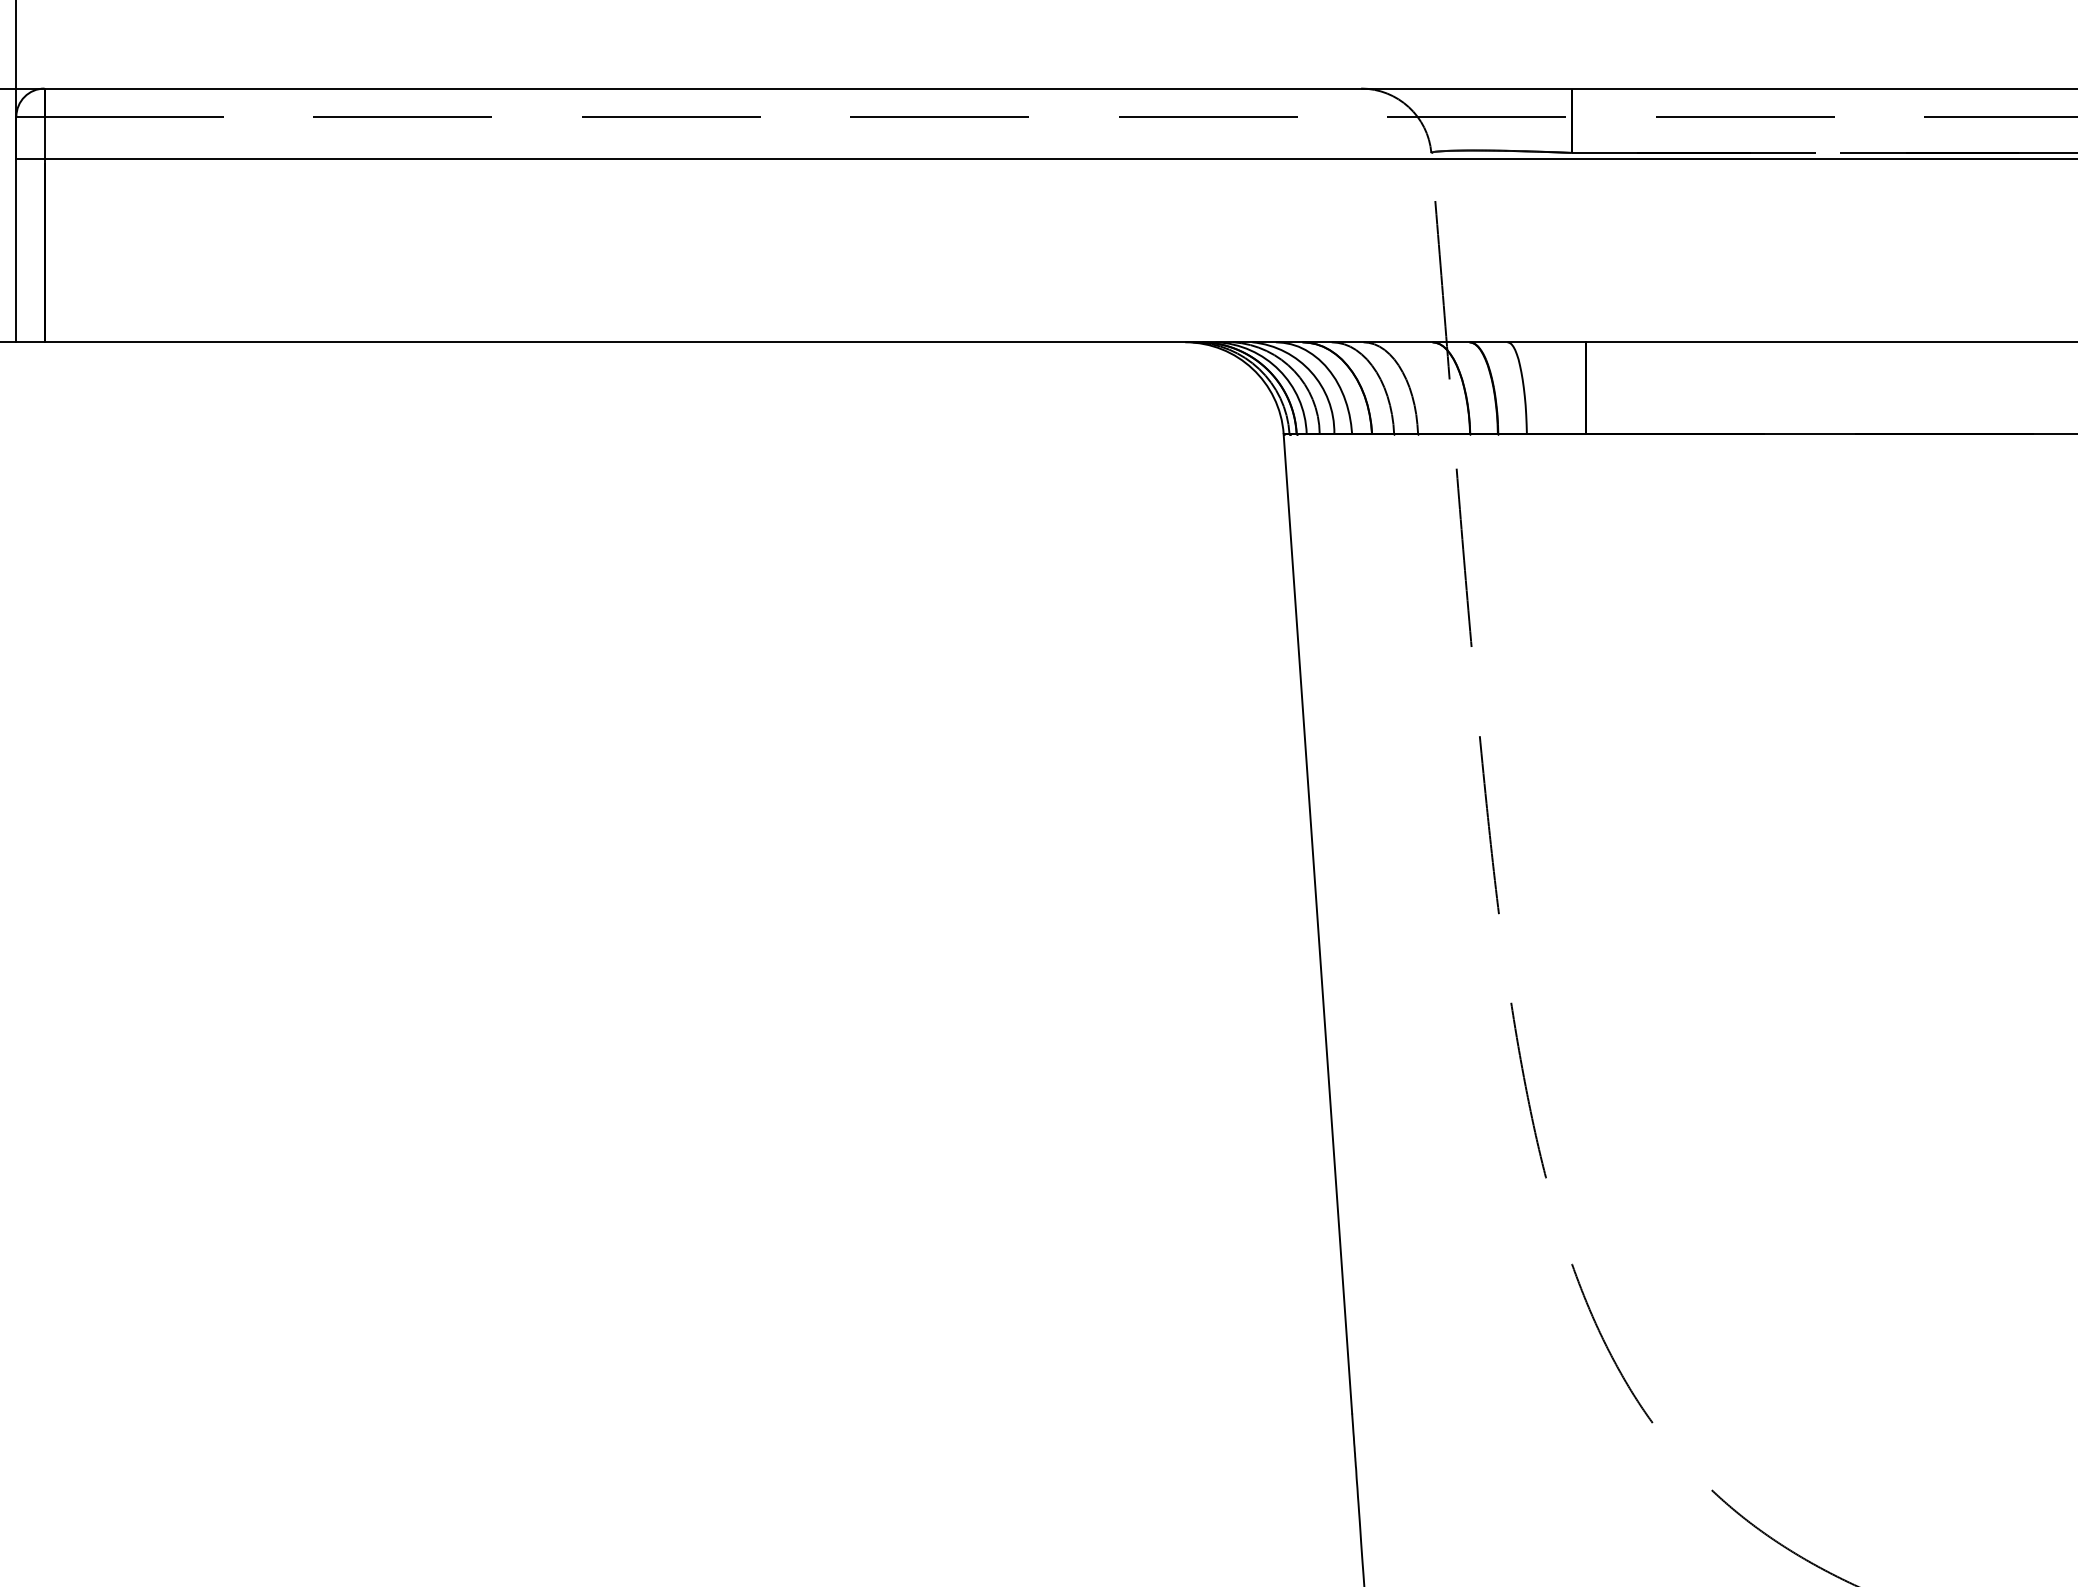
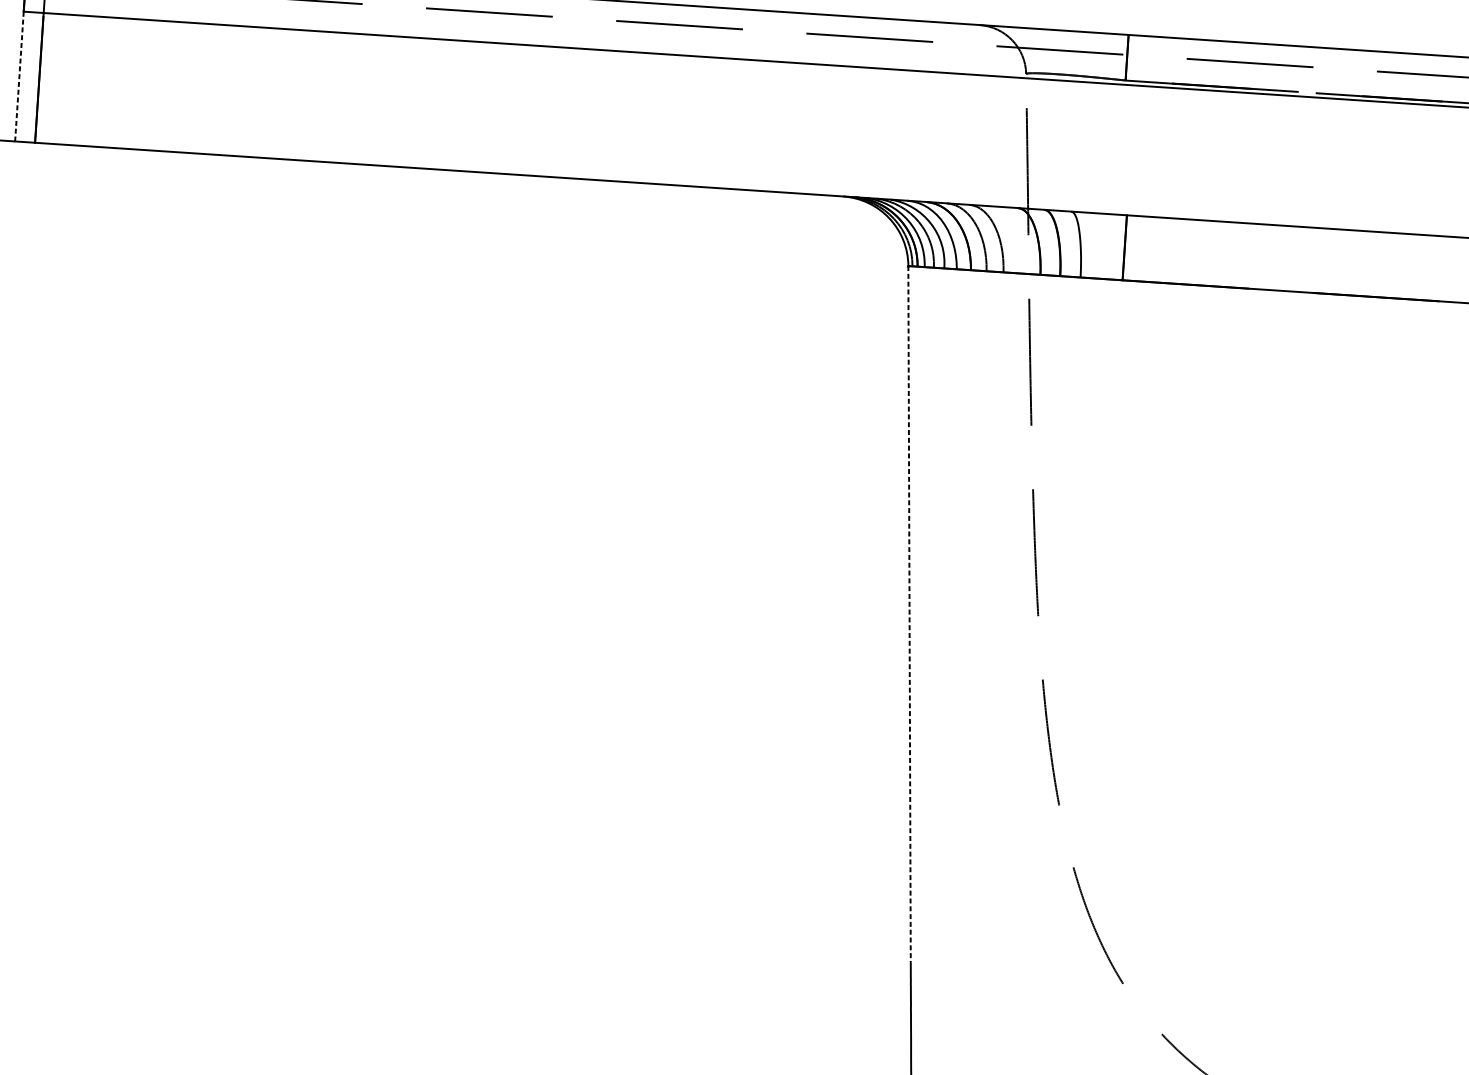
line: (16, 250) -> (19, 76), solid -> dashed
line: (1317, 923) -> (909, 614), solid -> dashed

